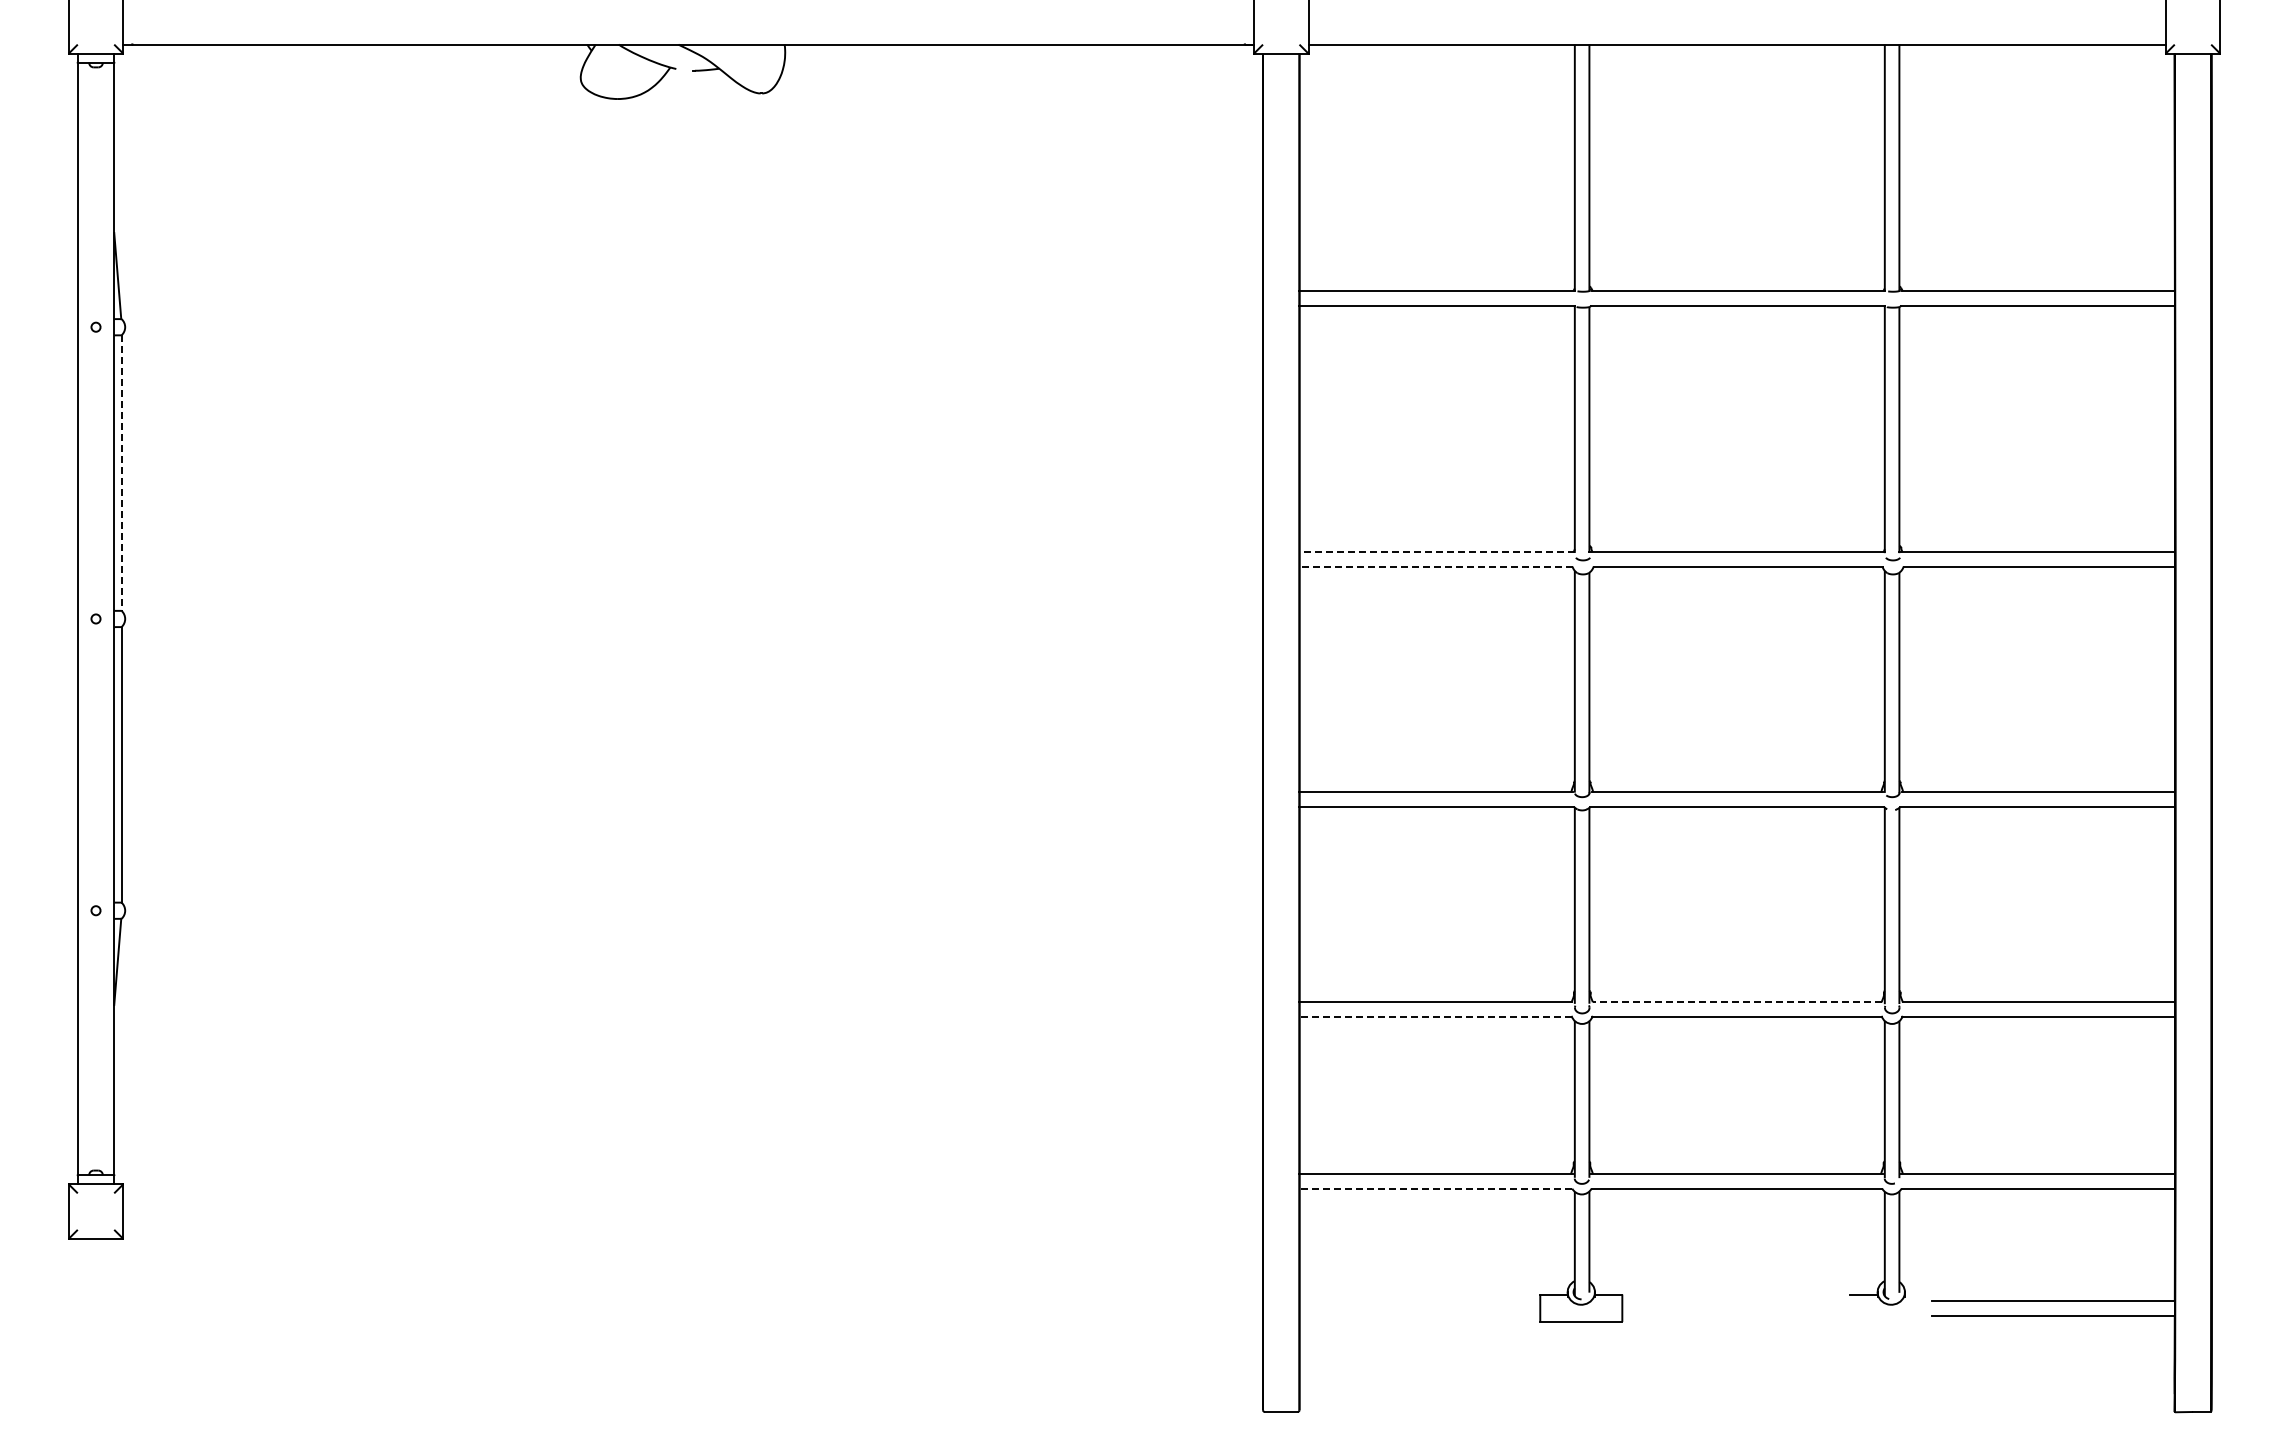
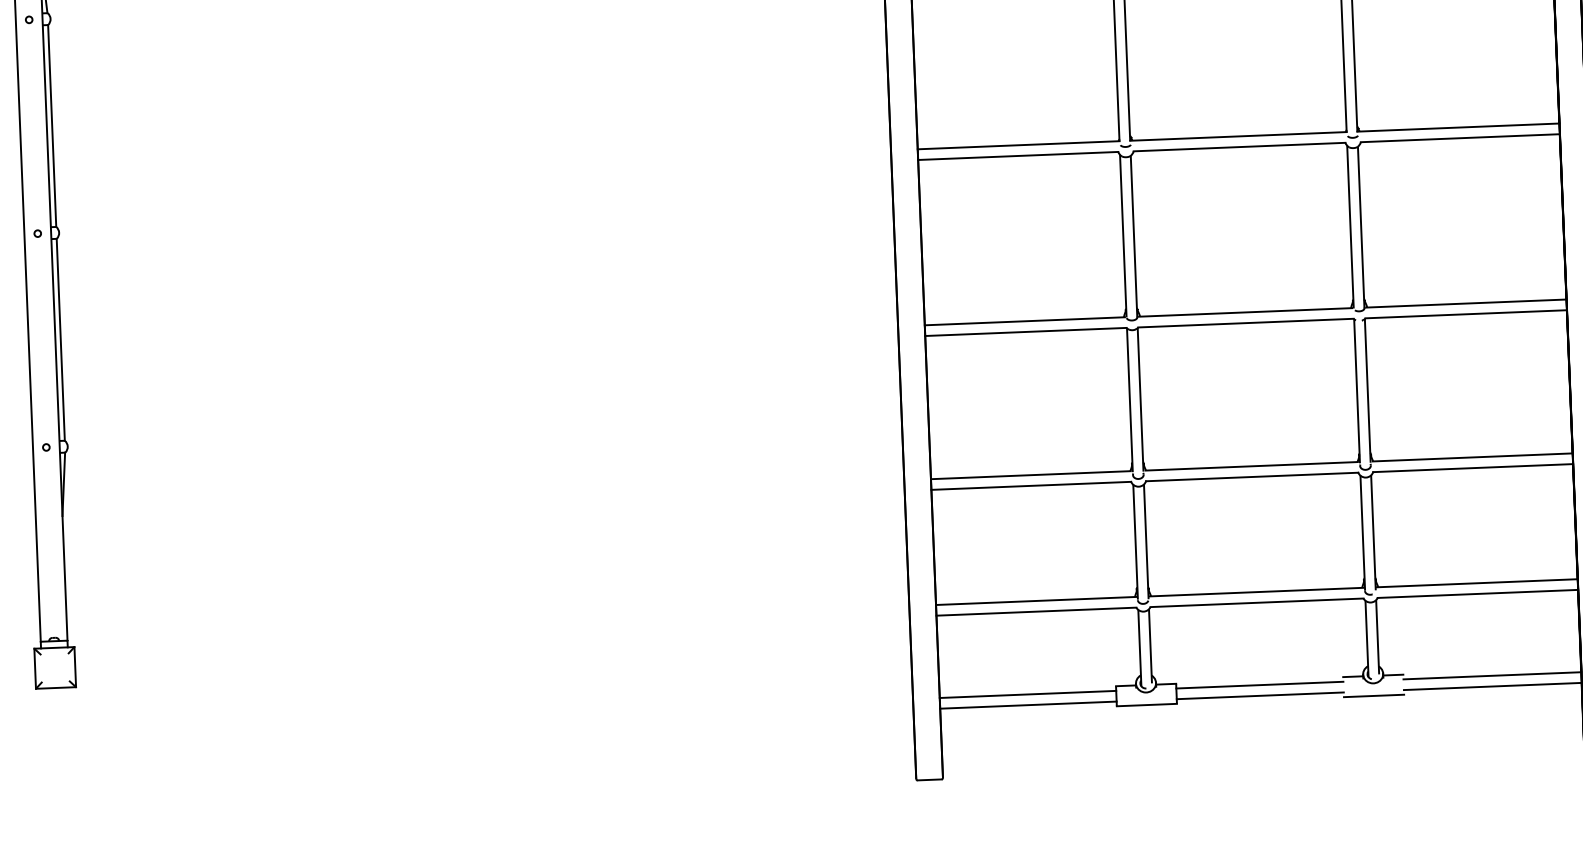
line: (121, 473) -> (52, 126), dashed -> solid
line: (1437, 552) -> (1018, 145), dashed -> solid
line: (1436, 566) -> (1018, 155), dashed -> solid
line: (1737, 1002) -> (1251, 466), dashed -> solid
line: (1435, 1016) -> (1031, 485), dashed -> solid
line: (1435, 1188) -> (1036, 611), dashed -> solid
line: (1918, 1294) -> (1393, 675), added
line: (1419, 1300) -> (1027, 694), added
line: (1736, 1300) -> (1260, 684), added
line: (1419, 1315) -> (1028, 705), added
line: (1736, 1315) -> (1260, 695), added
line: (1891, 1321) -> (1374, 695), added

